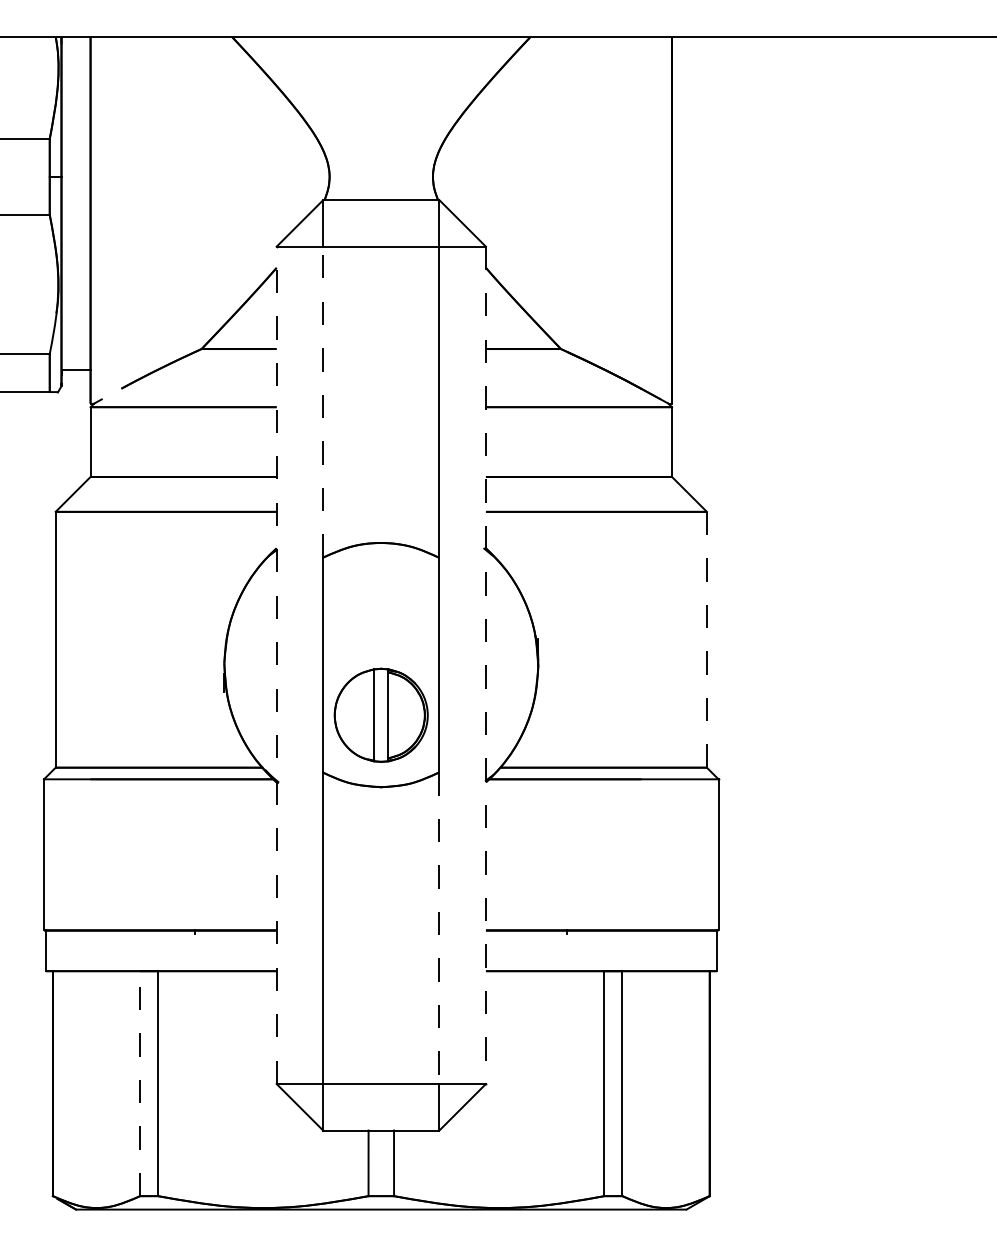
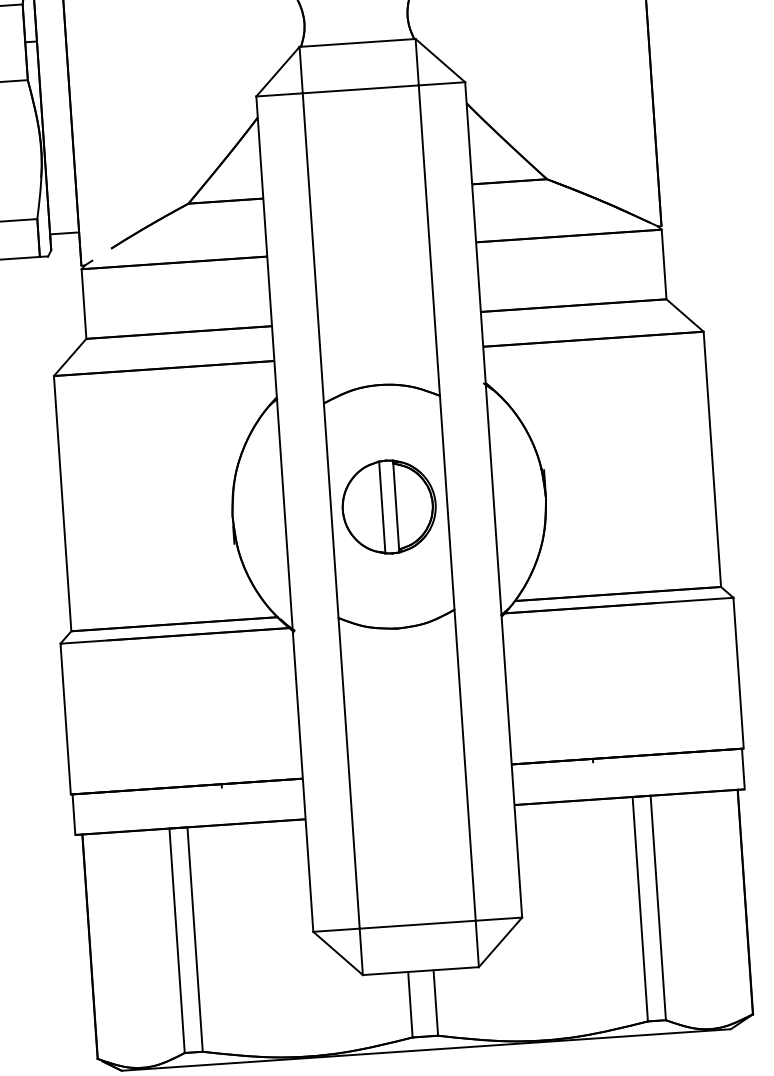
line: (323, 401) -> (313, 247), dashed -> solid
line: (706, 639) -> (711, 459), dashed -> solid
line: (276, 665) -> (284, 514), dashed -> solid
line: (485, 665) -> (493, 500), dashed -> solid
part: (380, 714) -> (388, 506), moved
line: (439, 928) -> (465, 765), dashed -> solid
line: (140, 1083) -> (177, 940), dashed -> solid

